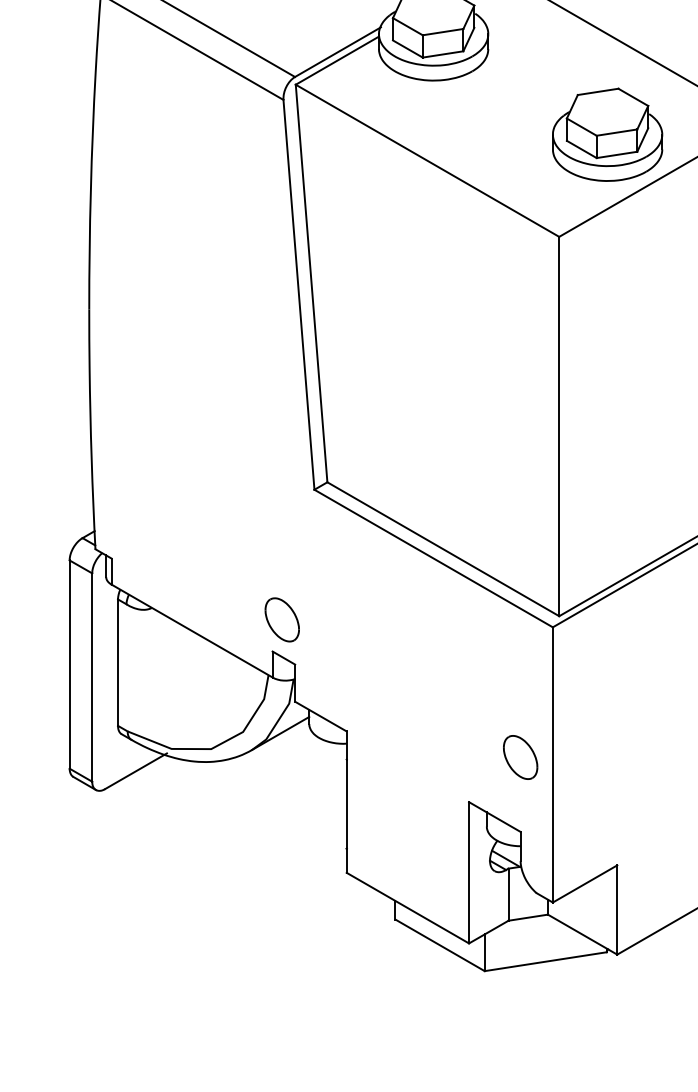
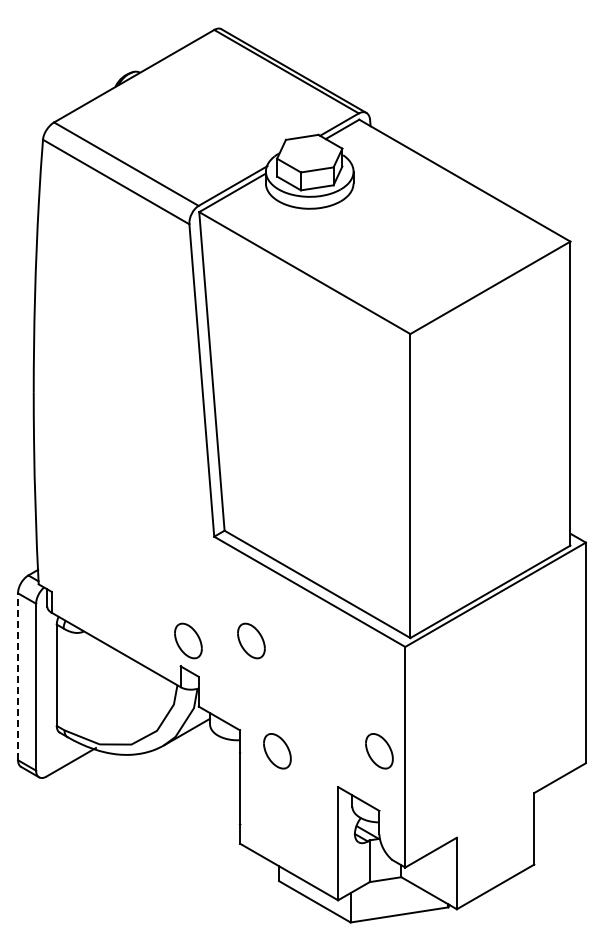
part: (606, 135) -> (448, 252), removed
part: (360, 619) -> (251, 640), added
line: (70, 664) -> (18, 676), solid -> dashed
part: (393, 757) -> (277, 751), added

